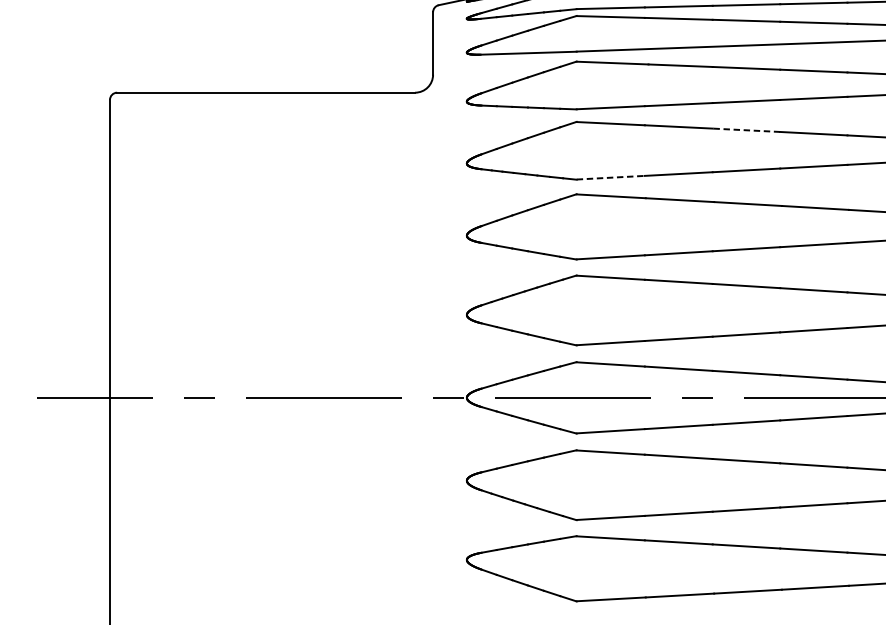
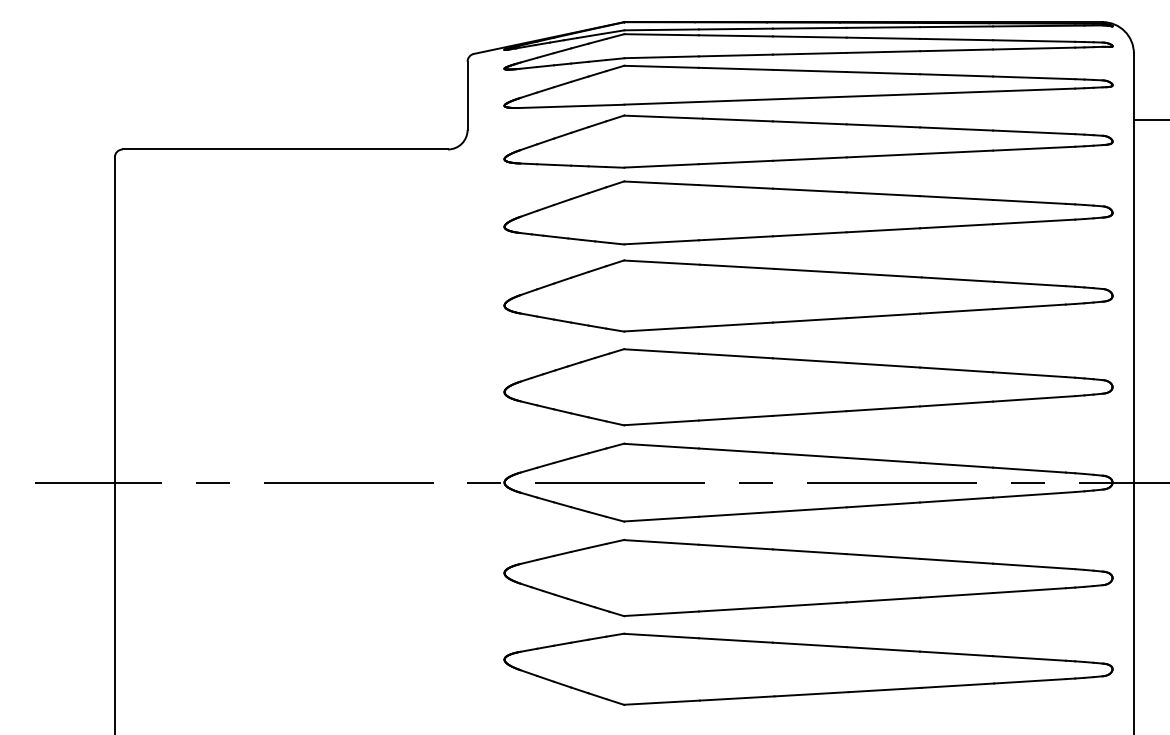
line: (746, 130) -> (809, 190), dashed -> solid
line: (611, 177) -> (662, 242), dashed -> solid

